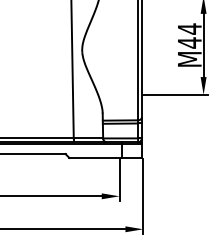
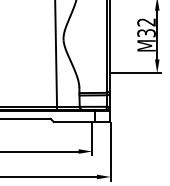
text: (189, 35) -> (146, 27), M44 -> M32

